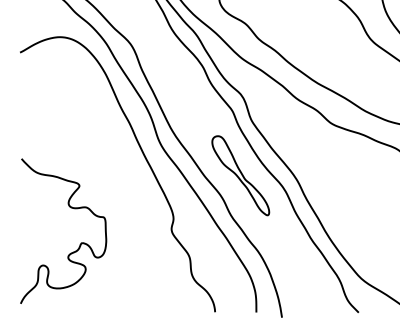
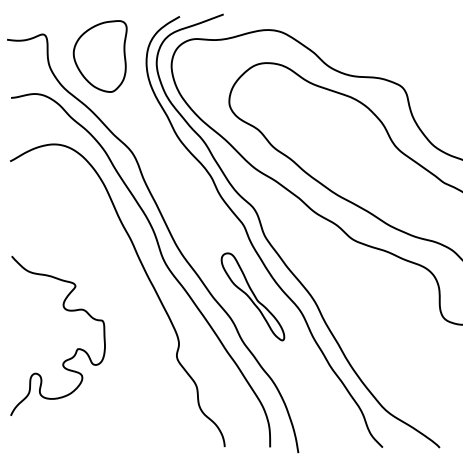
curve: (80, 243) -> (76, 349), moved

